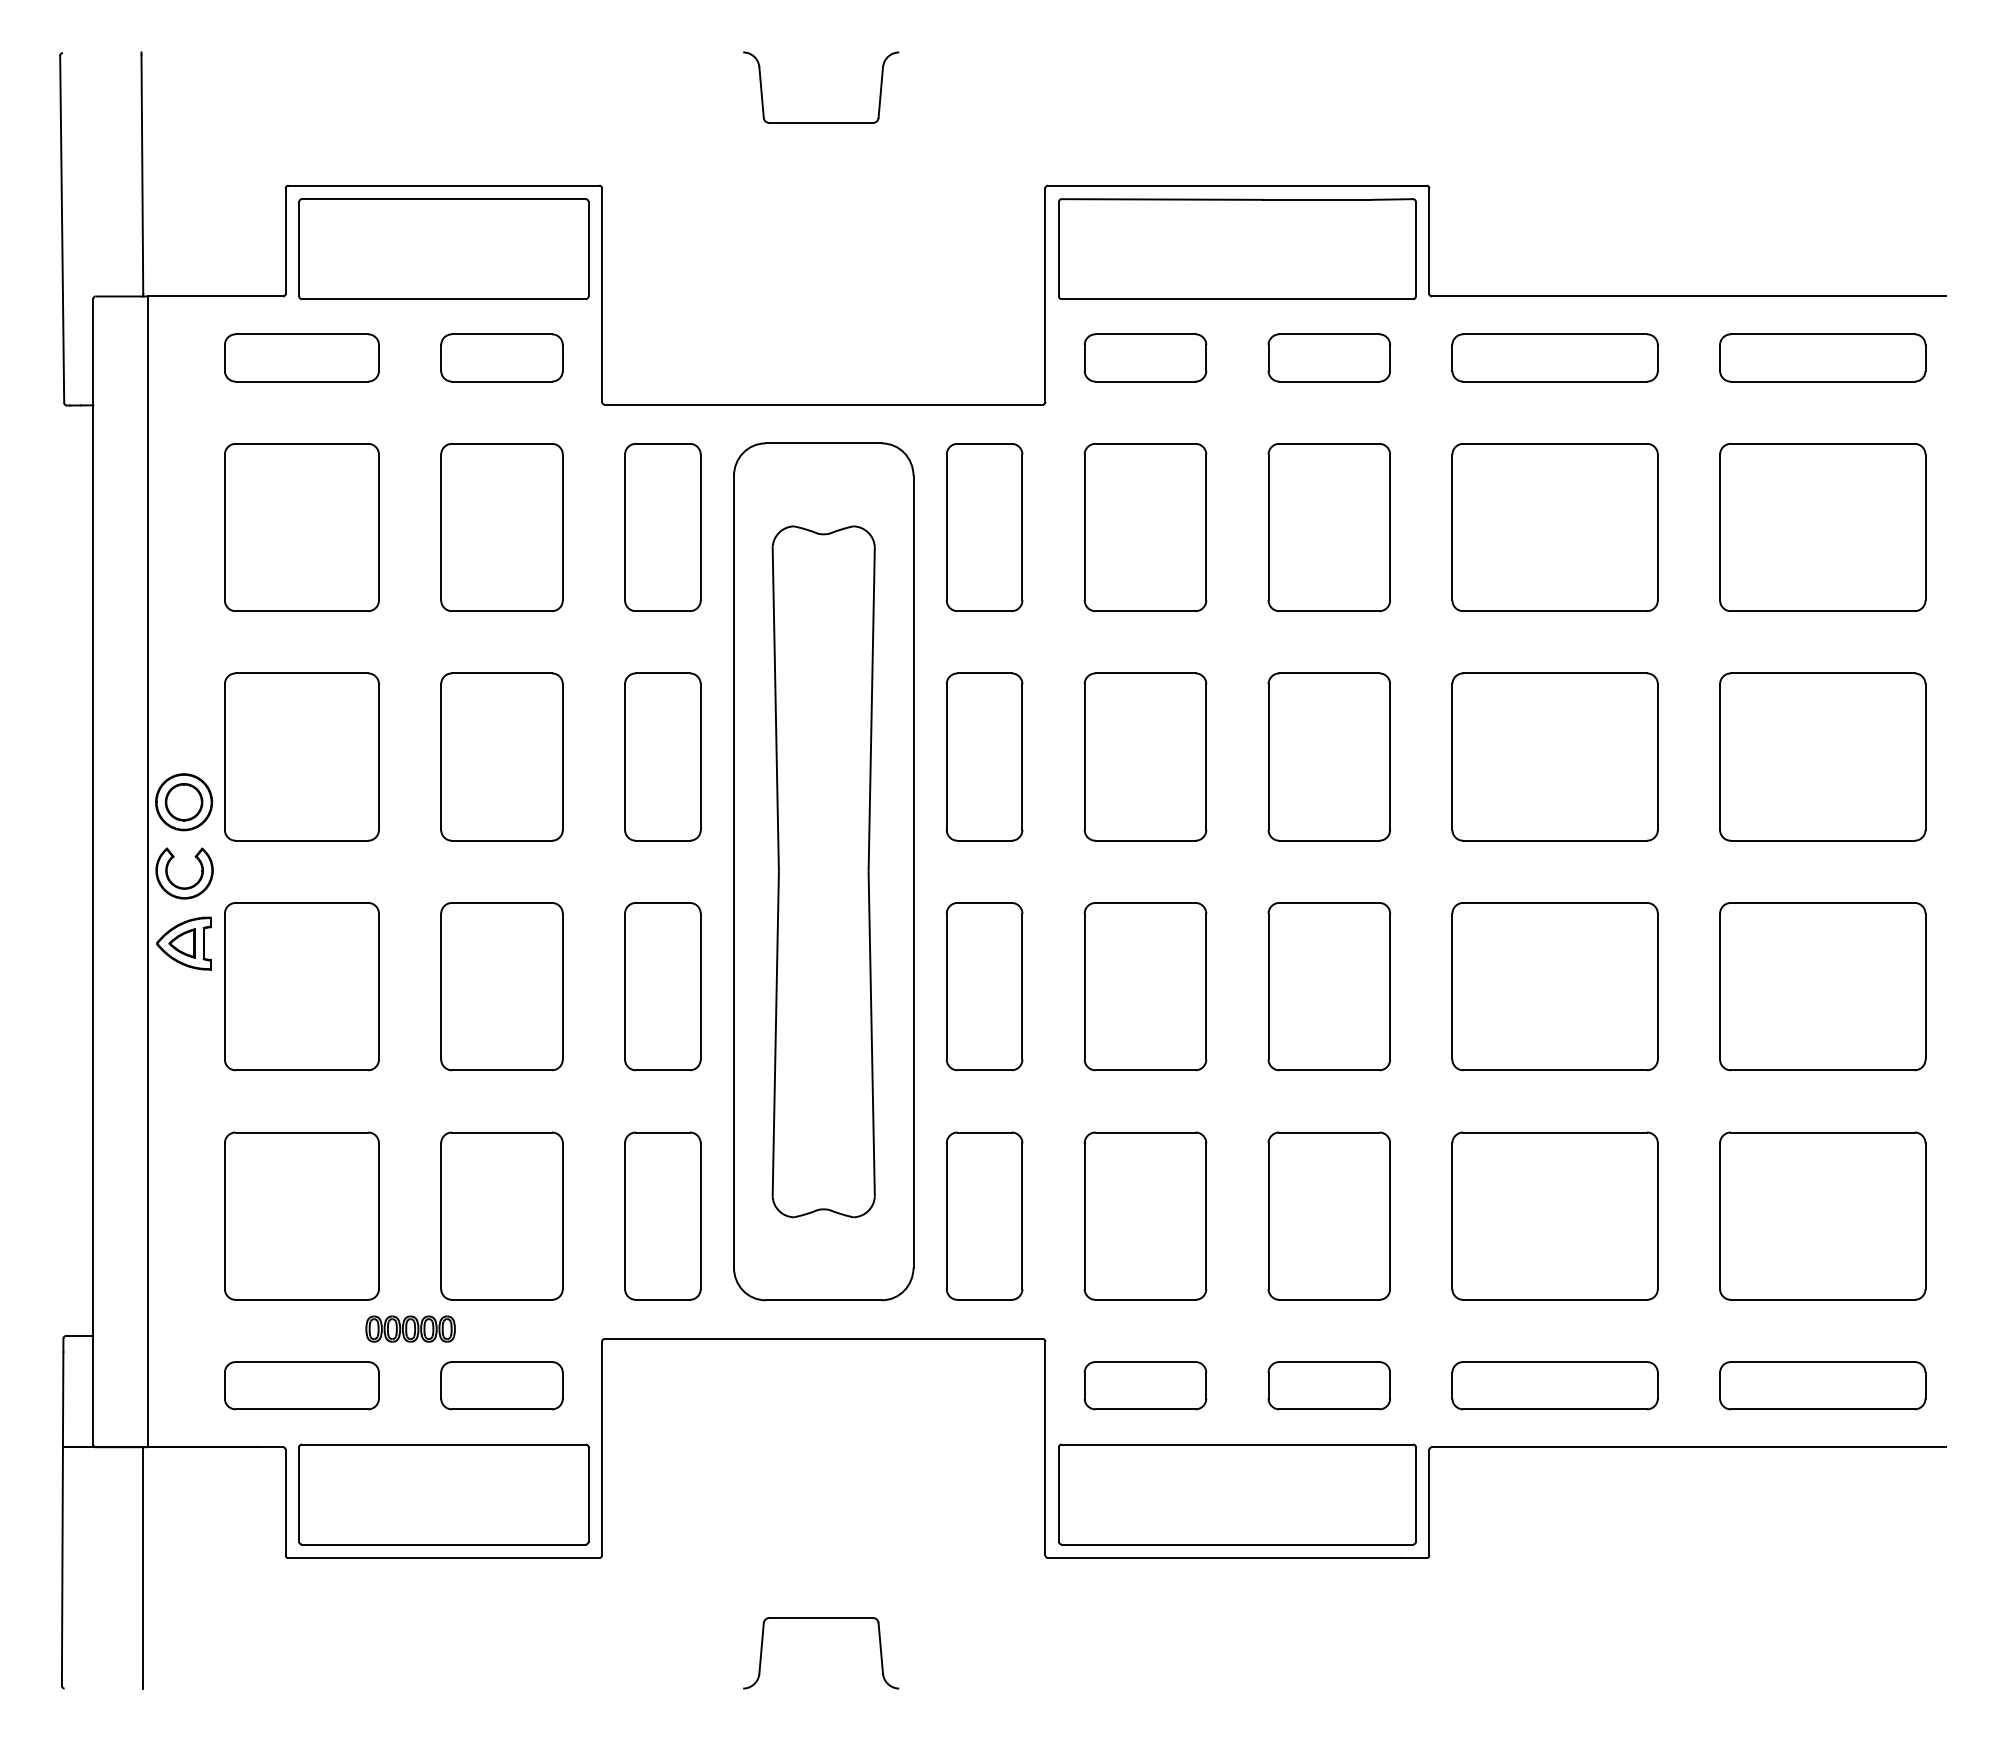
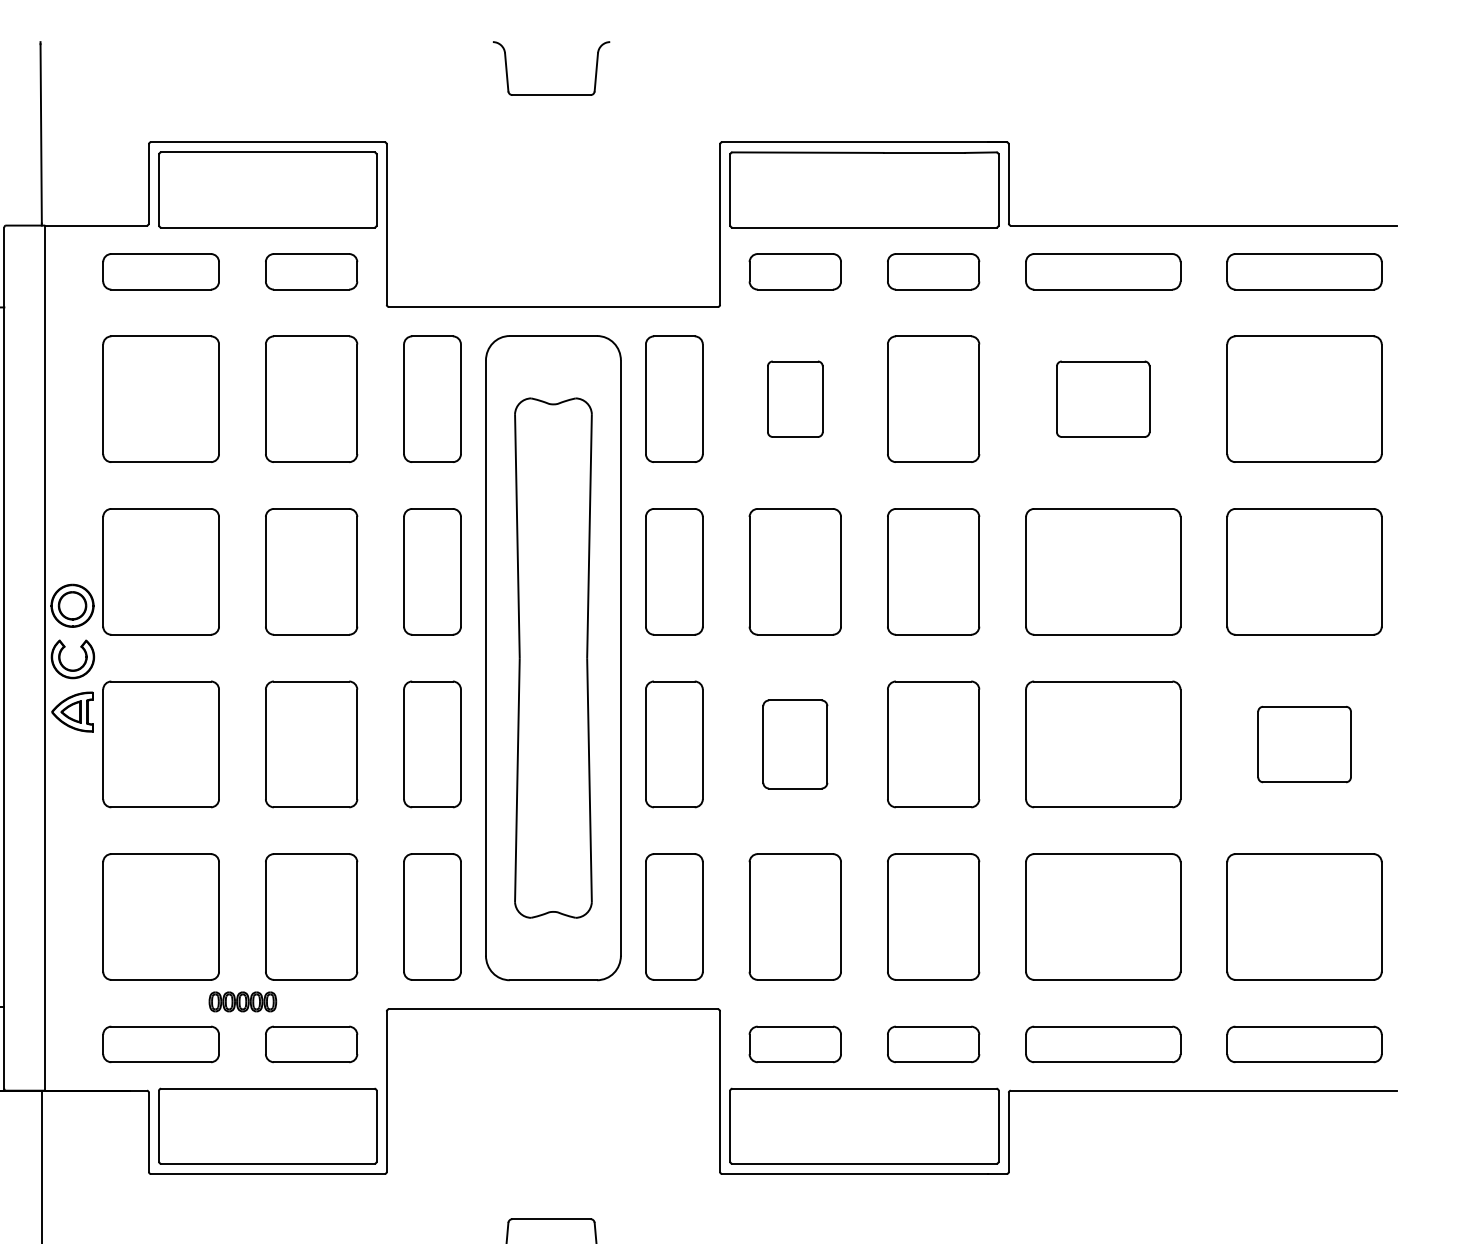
part: (1145, 527) -> (795, 399), size x0.6
part: (1554, 527) -> (1102, 399), size x0.6
part: (1145, 986) -> (795, 744), size x0.7
part: (1822, 986) -> (1304, 744), size x0.6

